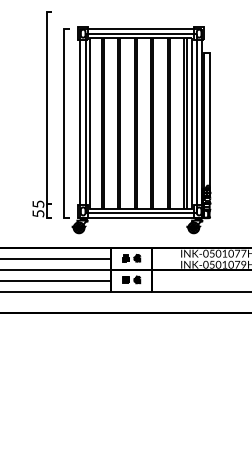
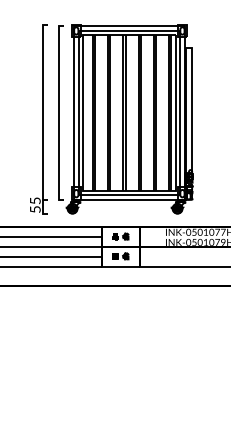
part: (41, 114) -> (38, 118), moved

